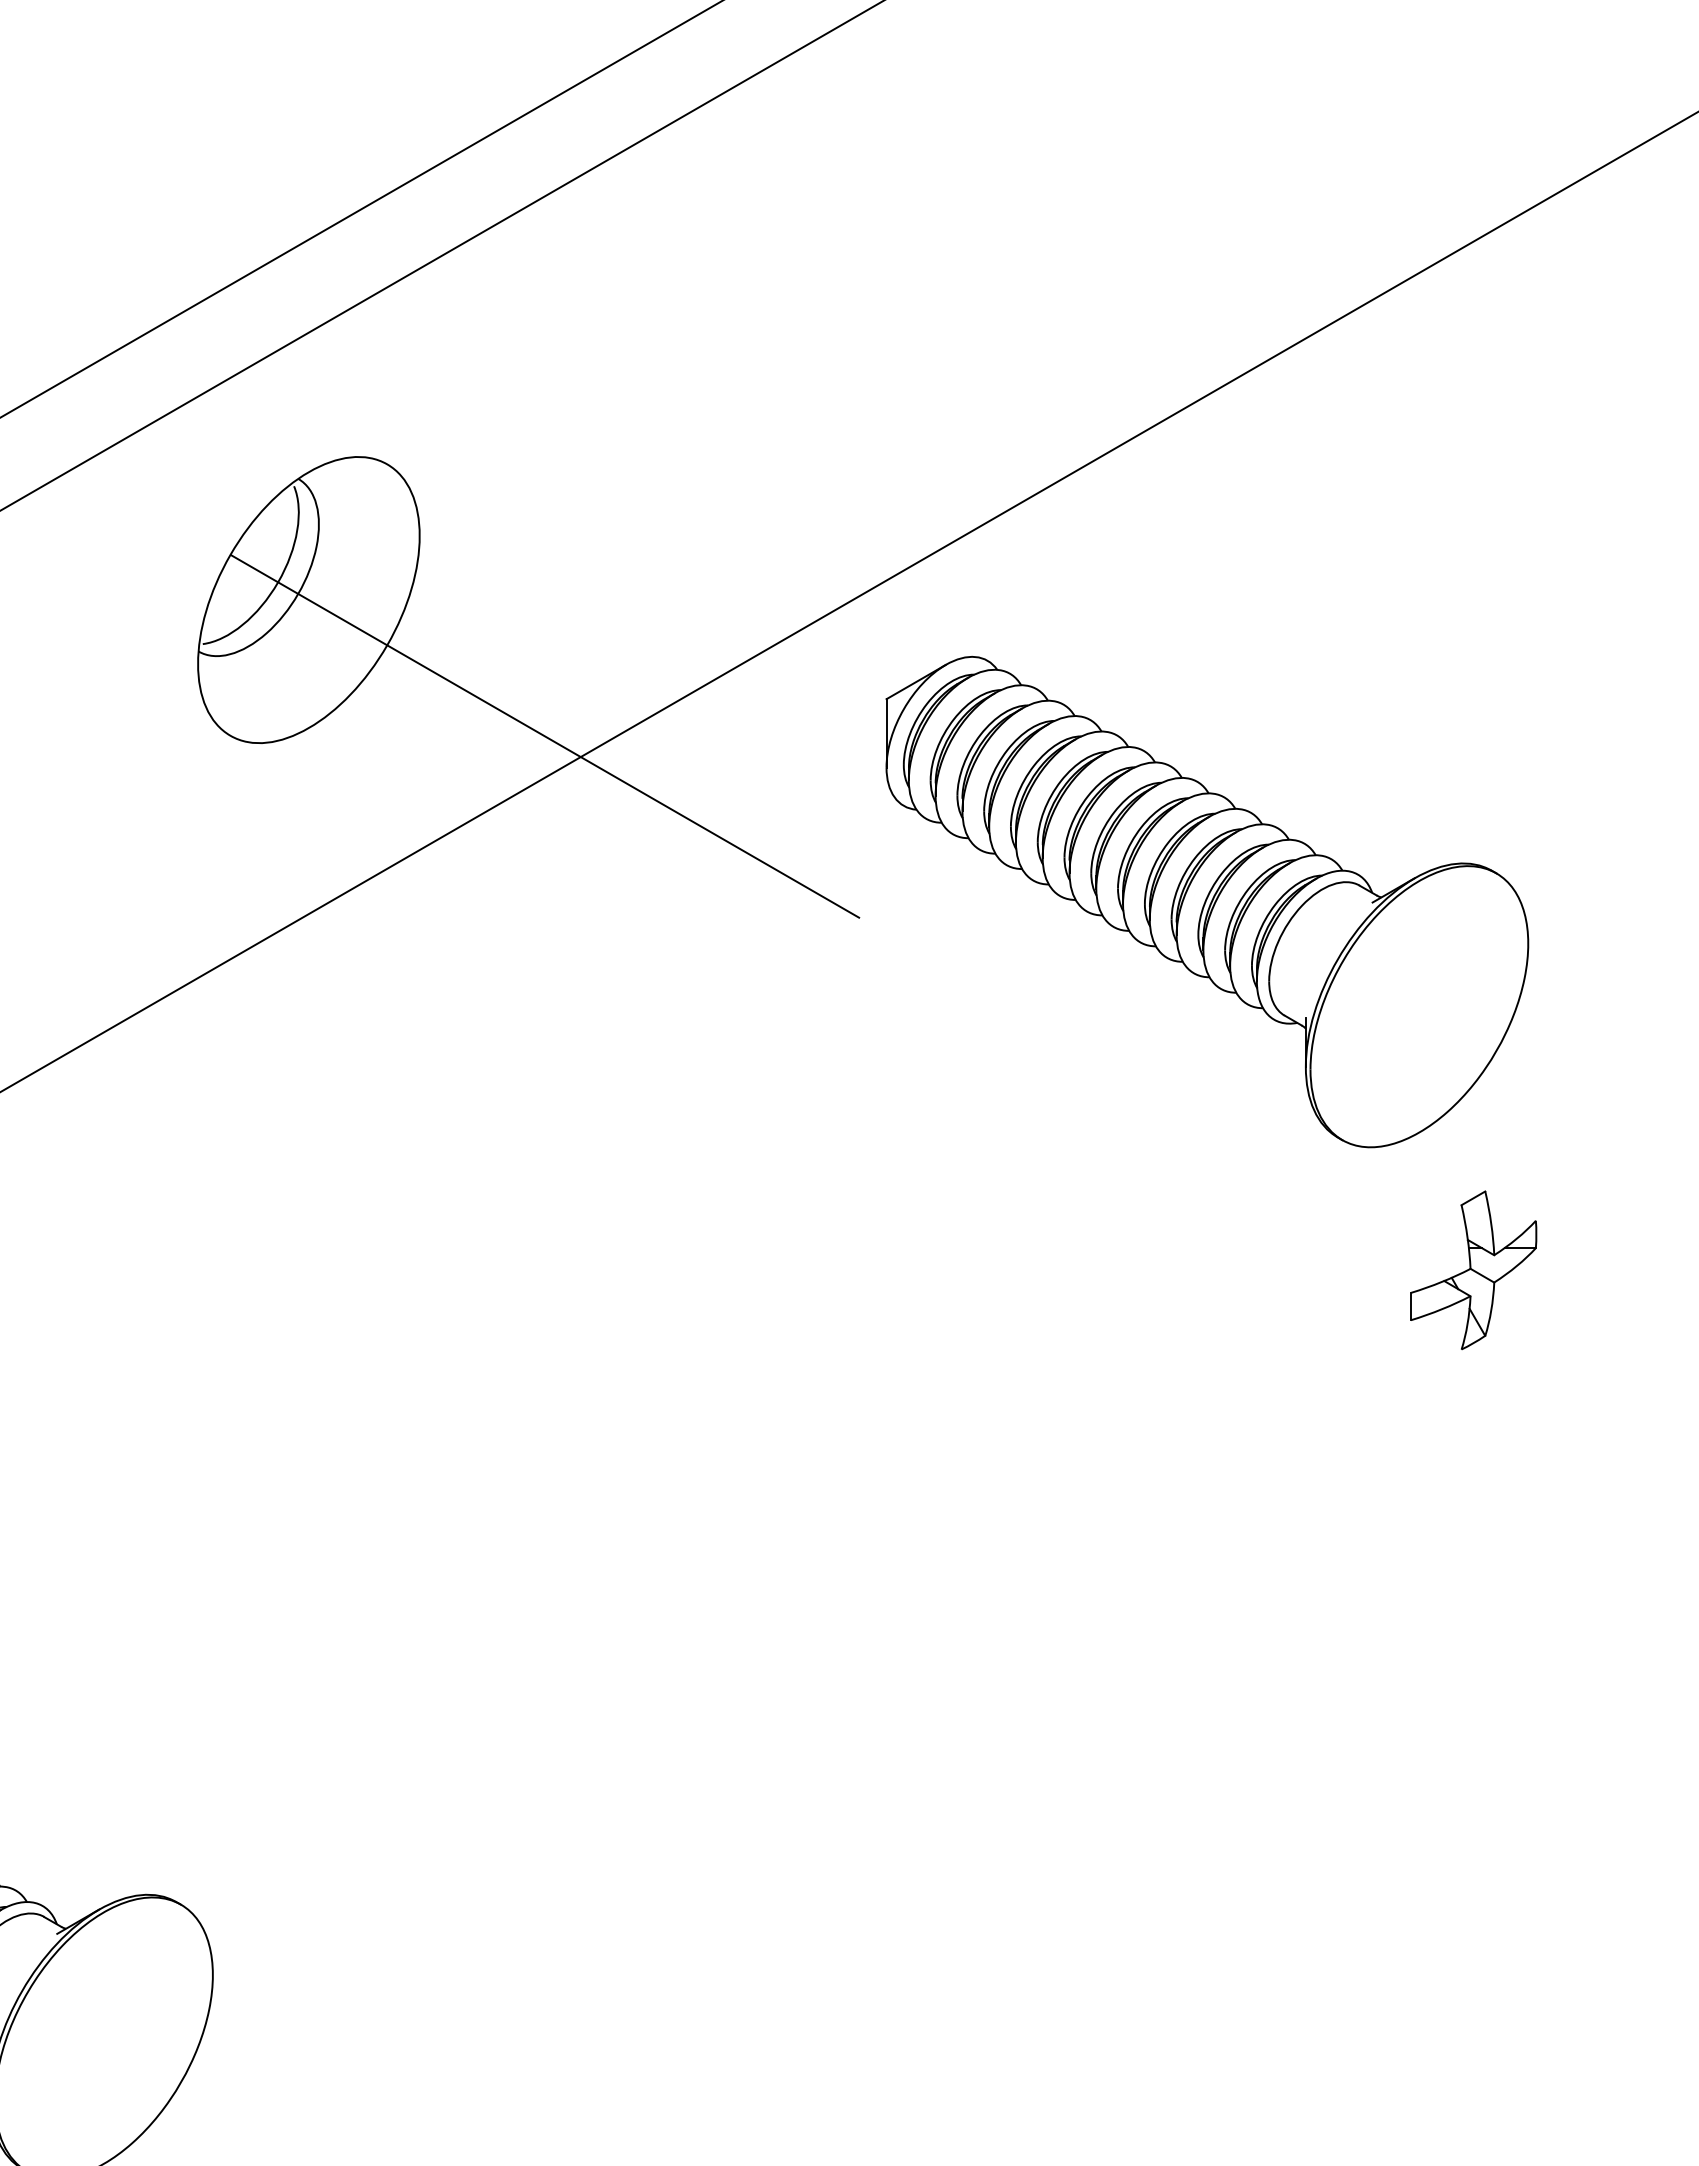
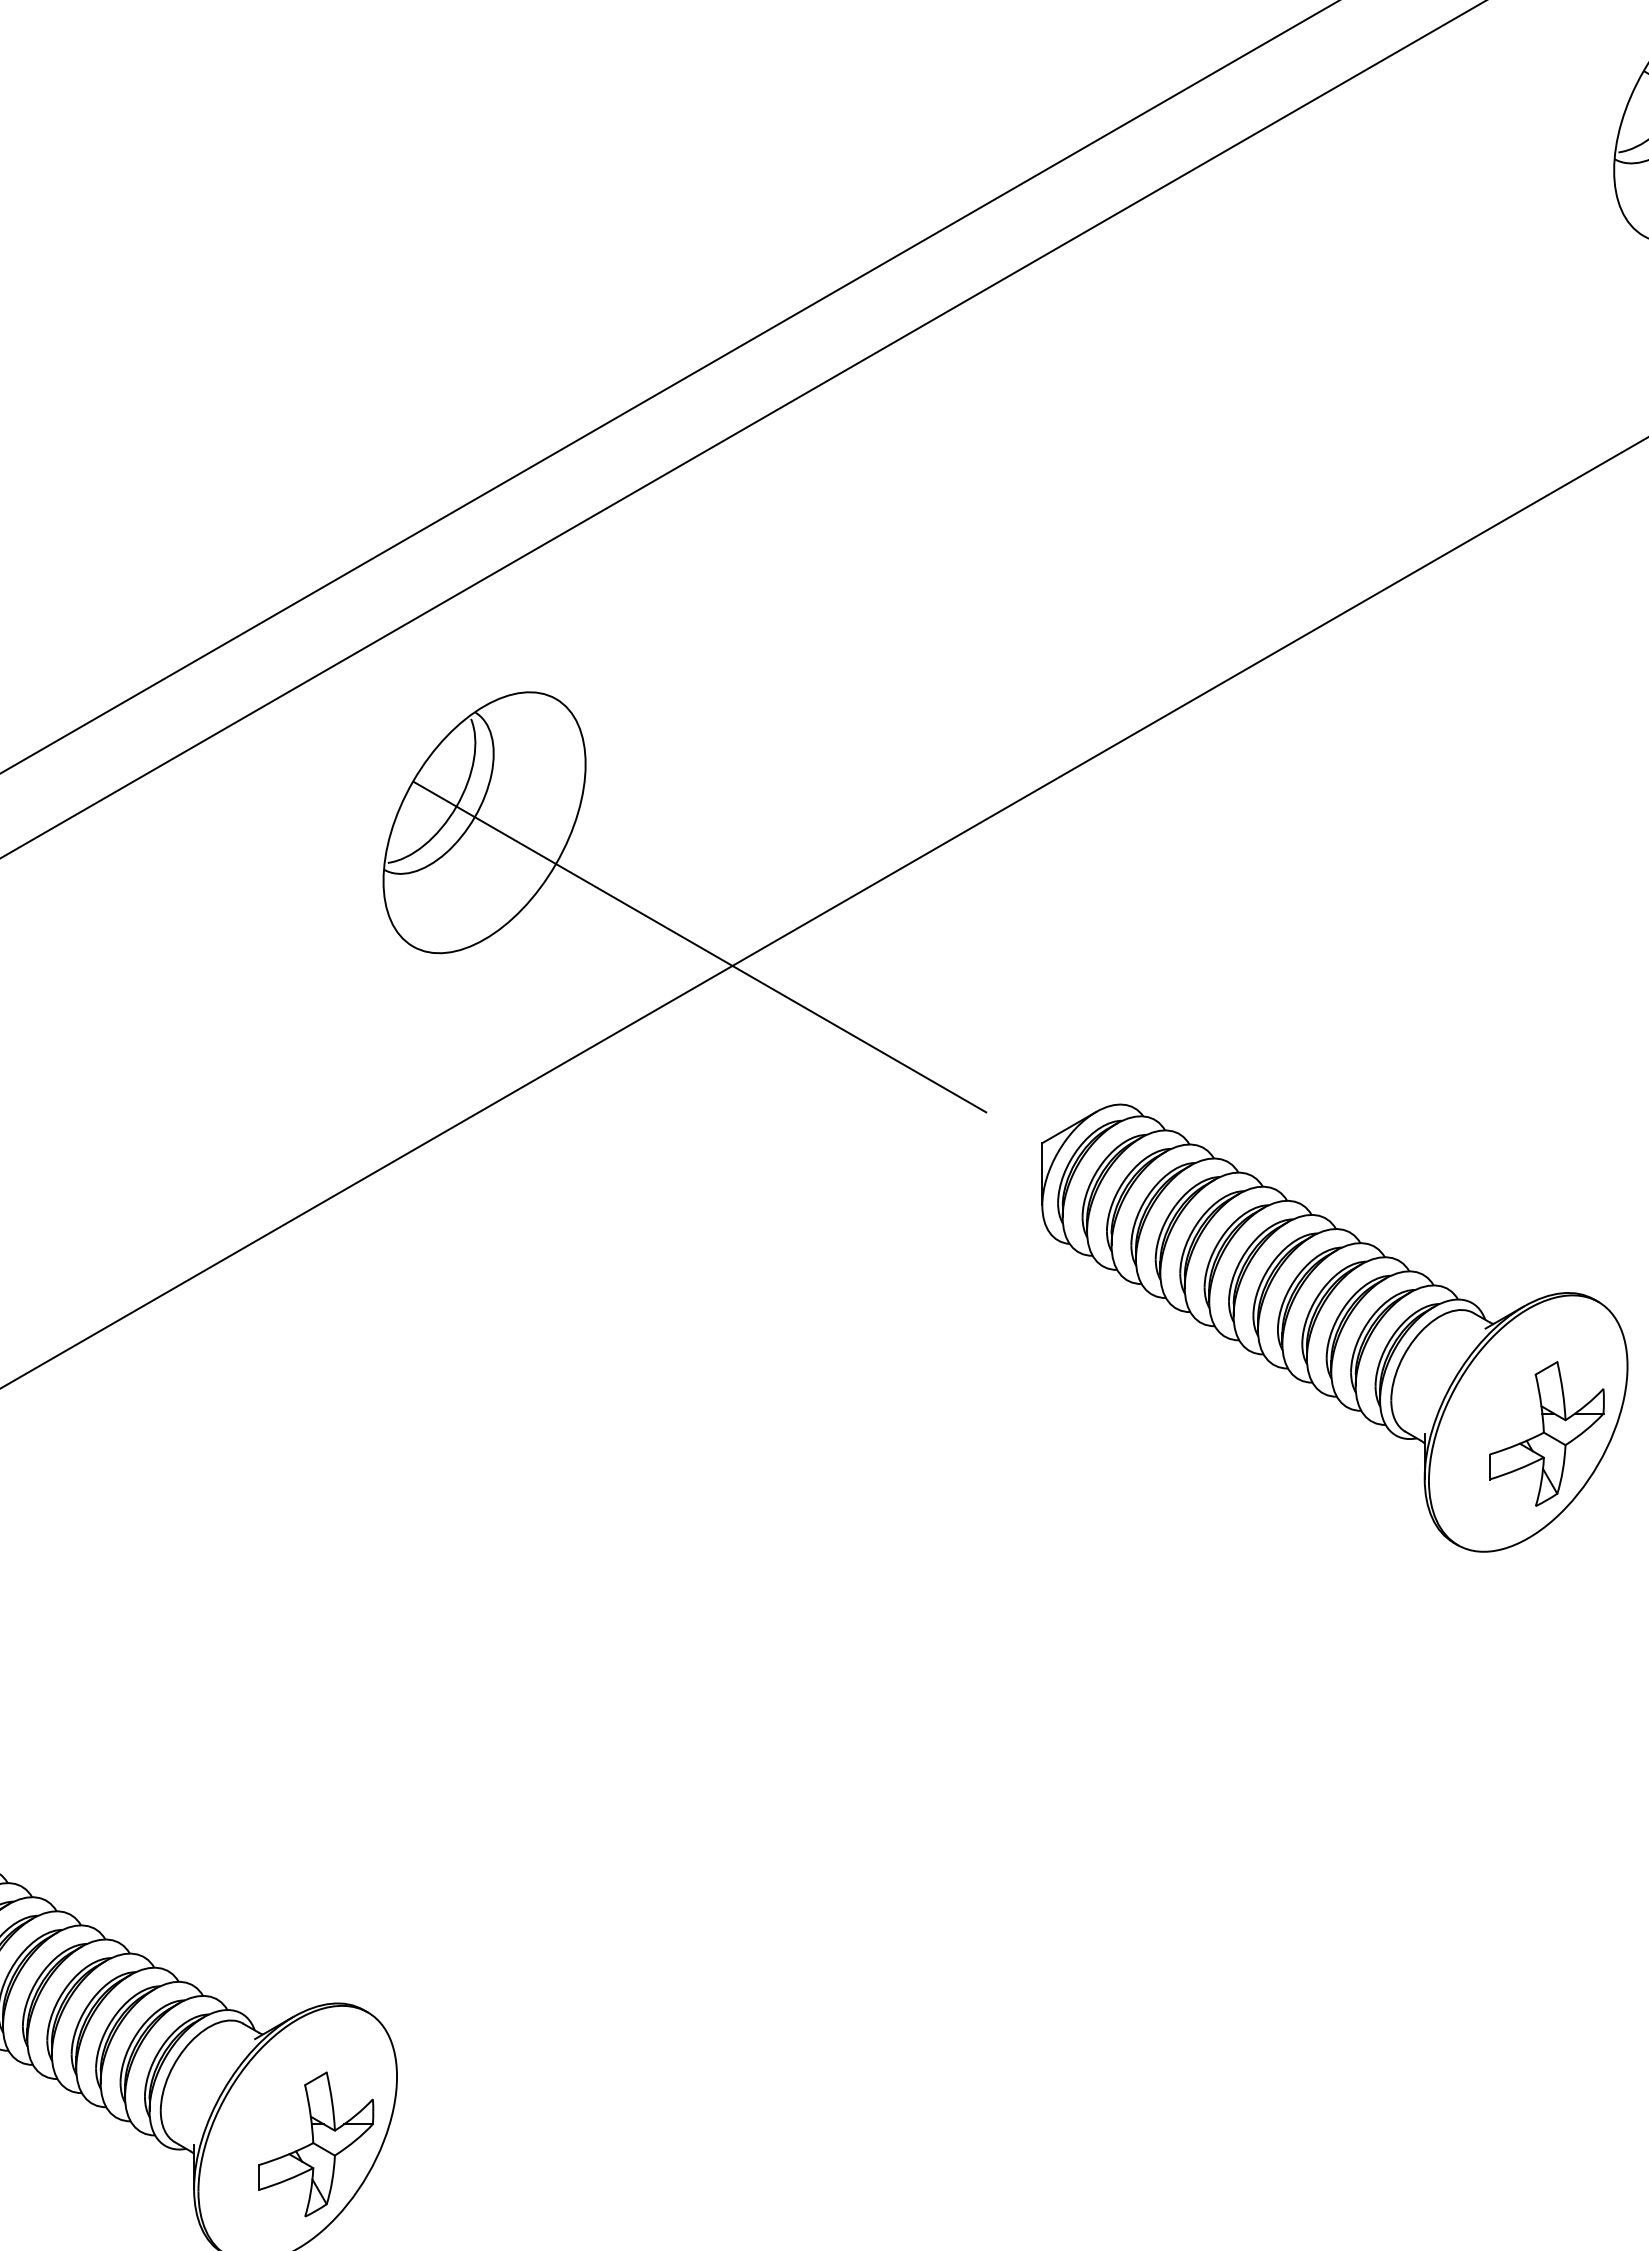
part: (1206, 901) -> (1334, 1327), moved
part: (124, 2049) -> (316, 2144), added

